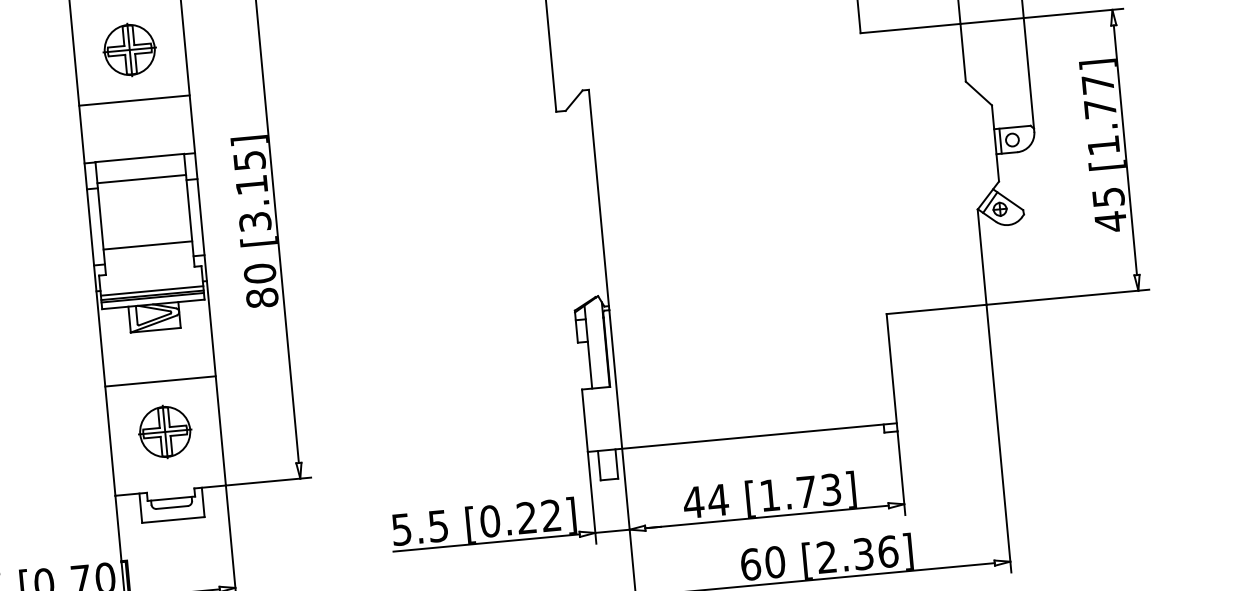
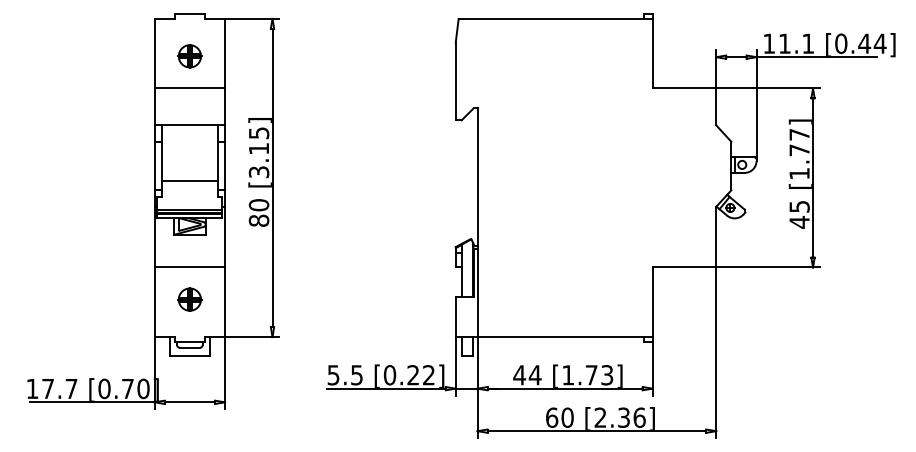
part: (129, 50) -> (189, 56), size x0.7
line: (141, 179) -> (189, 138), removed
part: (164, 431) -> (189, 299), size x0.7

